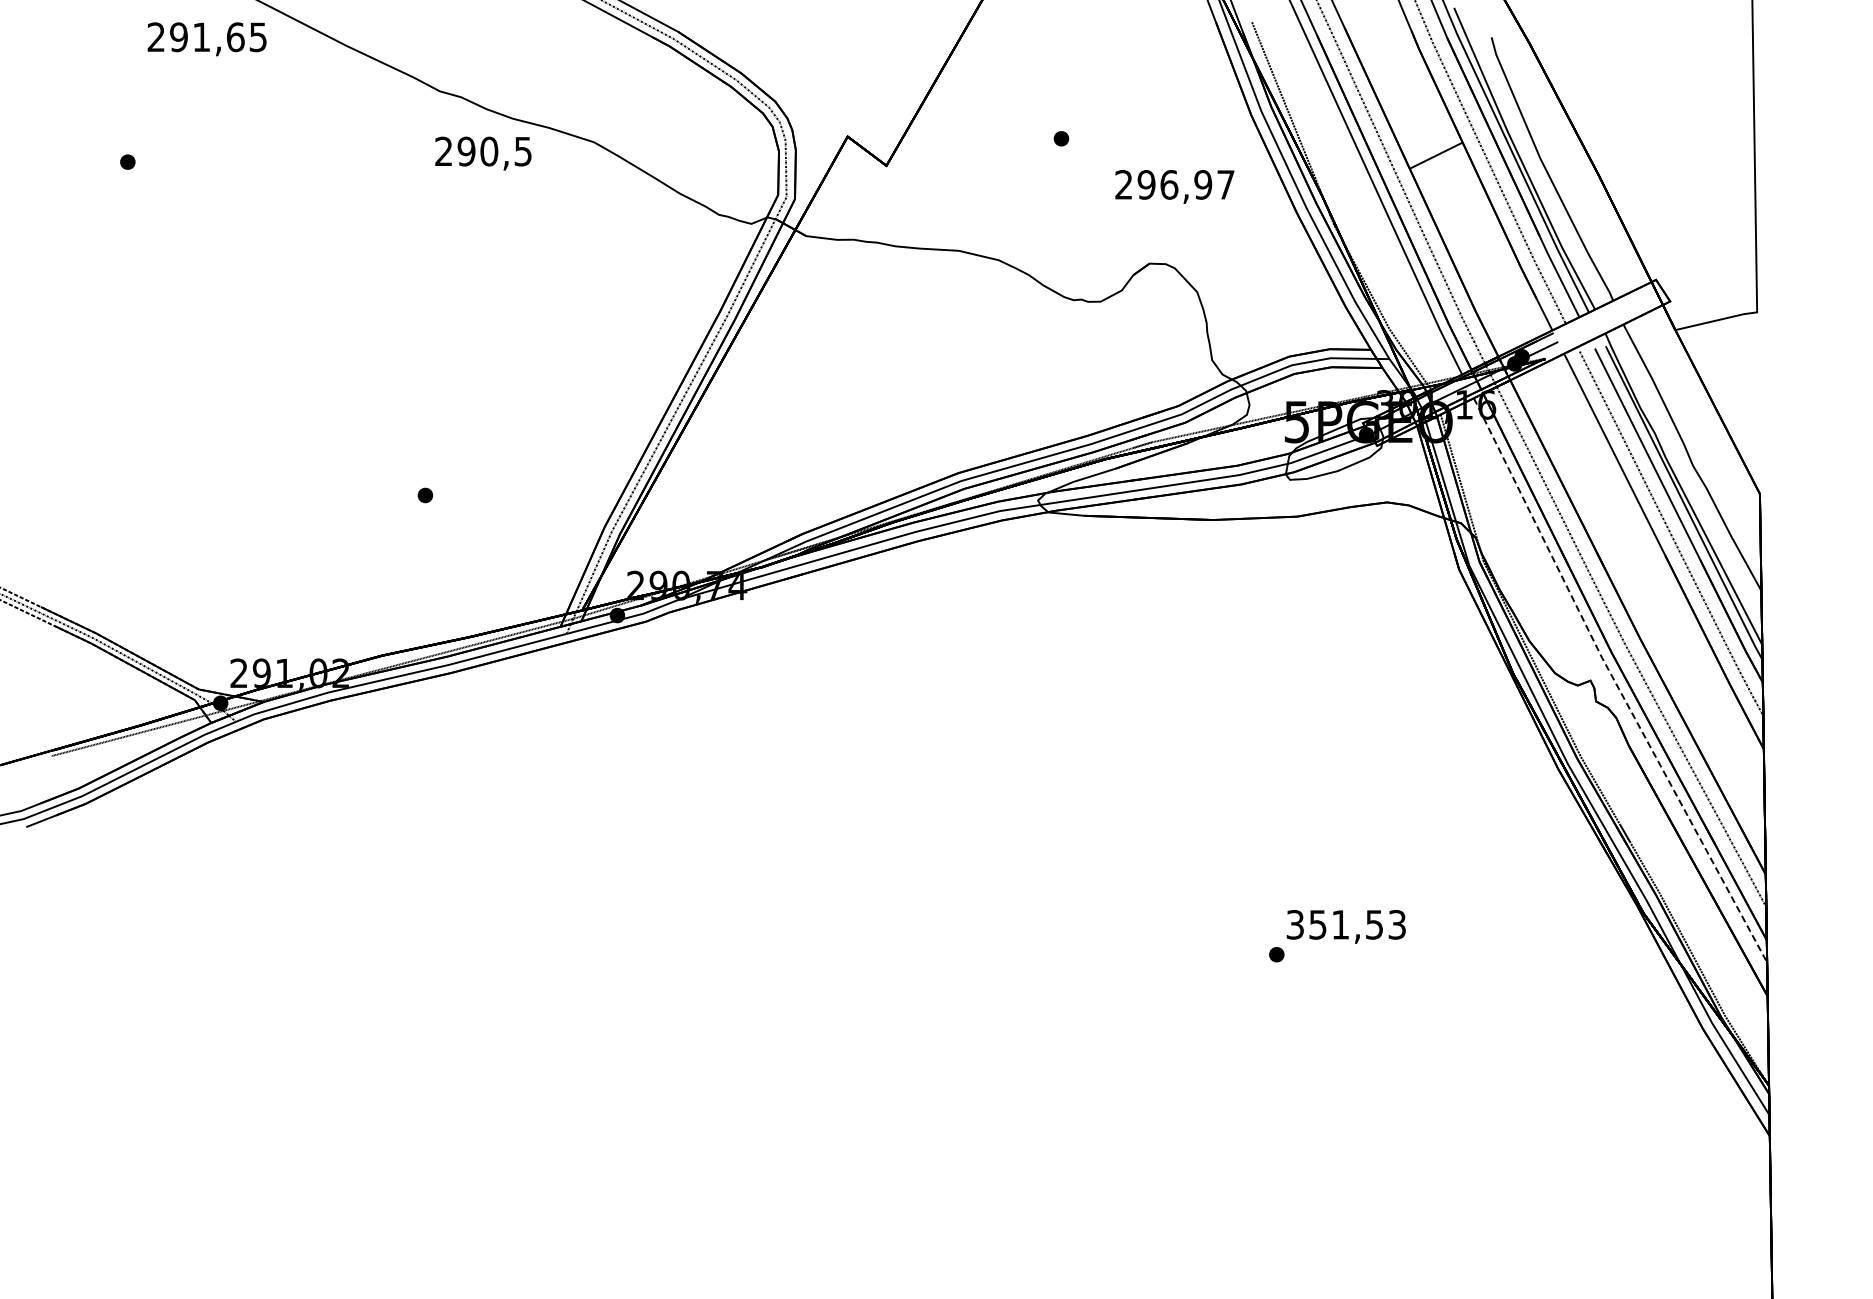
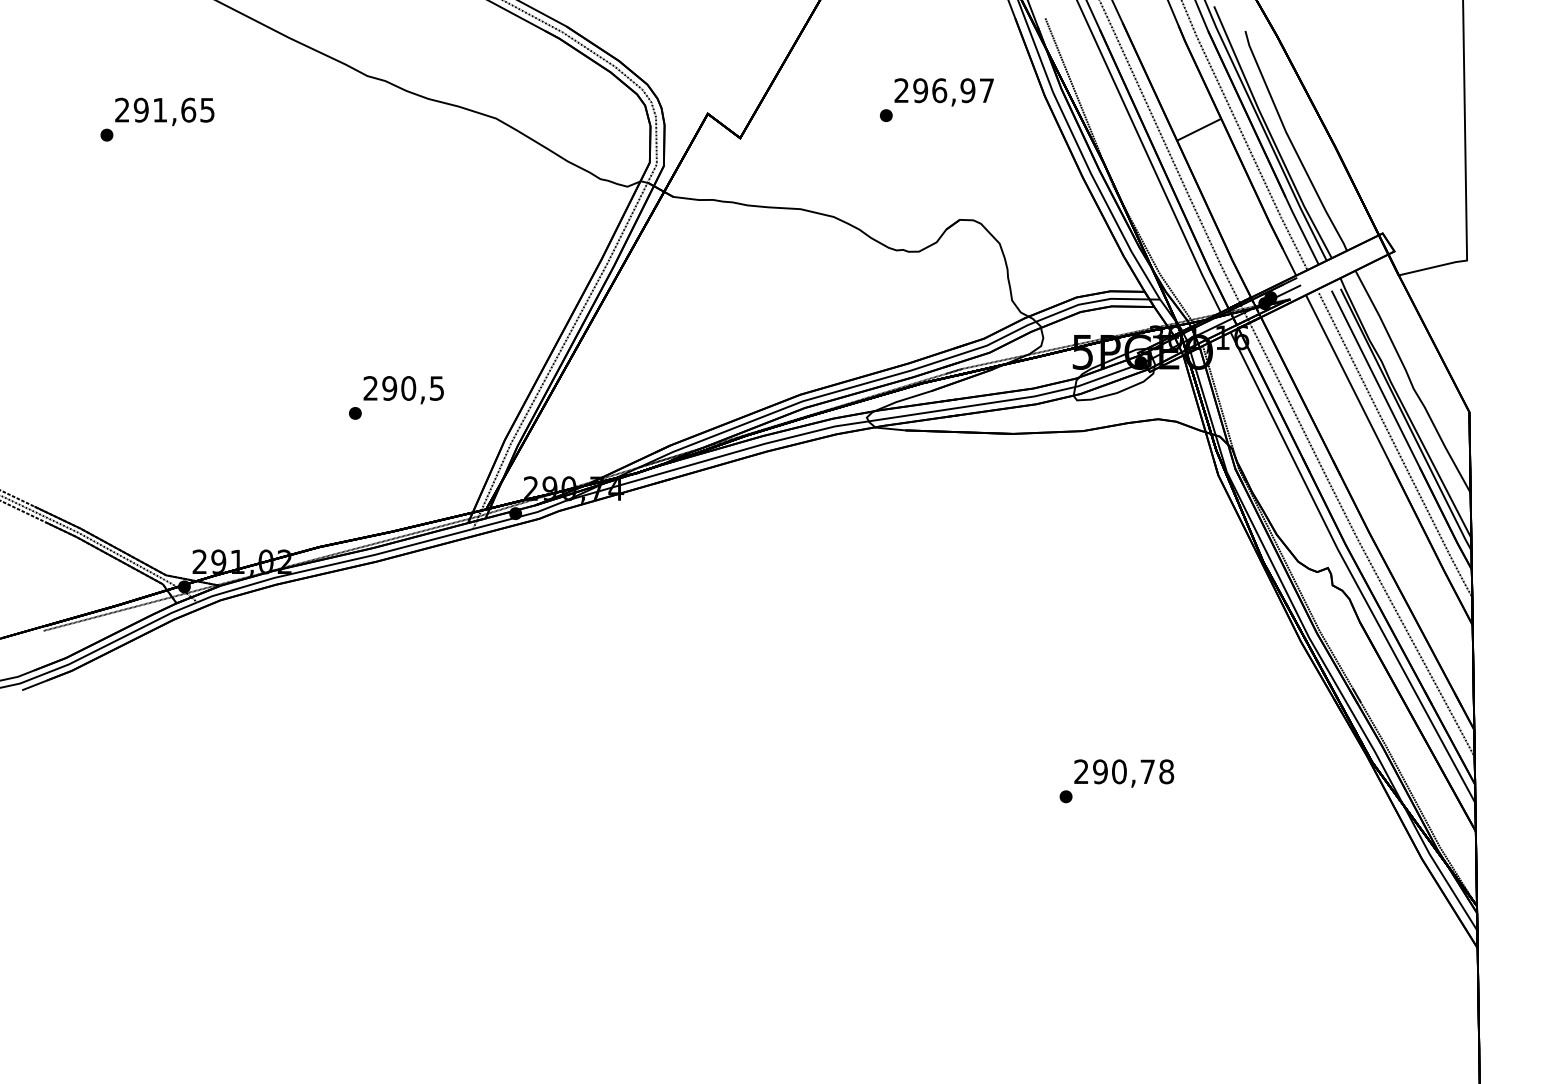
text: (206, 39) -> (164, 112), moved
text: (483, 153) -> (403, 390), moved
text: (1174, 186) -> (943, 92), moved
line: (1615, 682) -> (1348, 569), dashed -> solid
text: (1346, 924) -> (1124, 771), 351,53 -> 290,78

